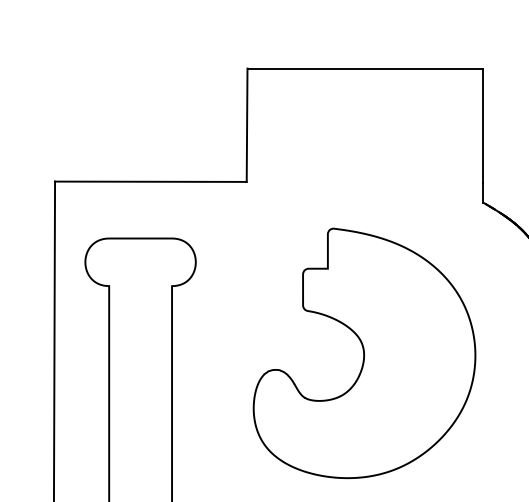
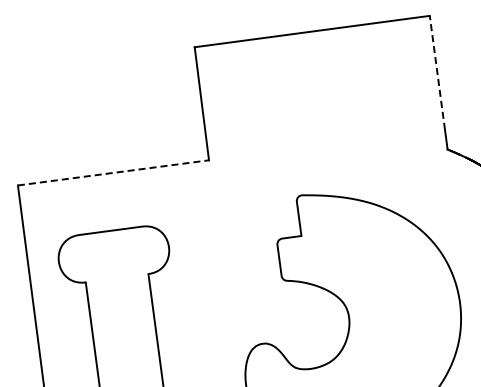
line: (483, 125) -> (437, 72), solid -> dashed
line: (150, 181) -> (113, 172), solid -> dashed

